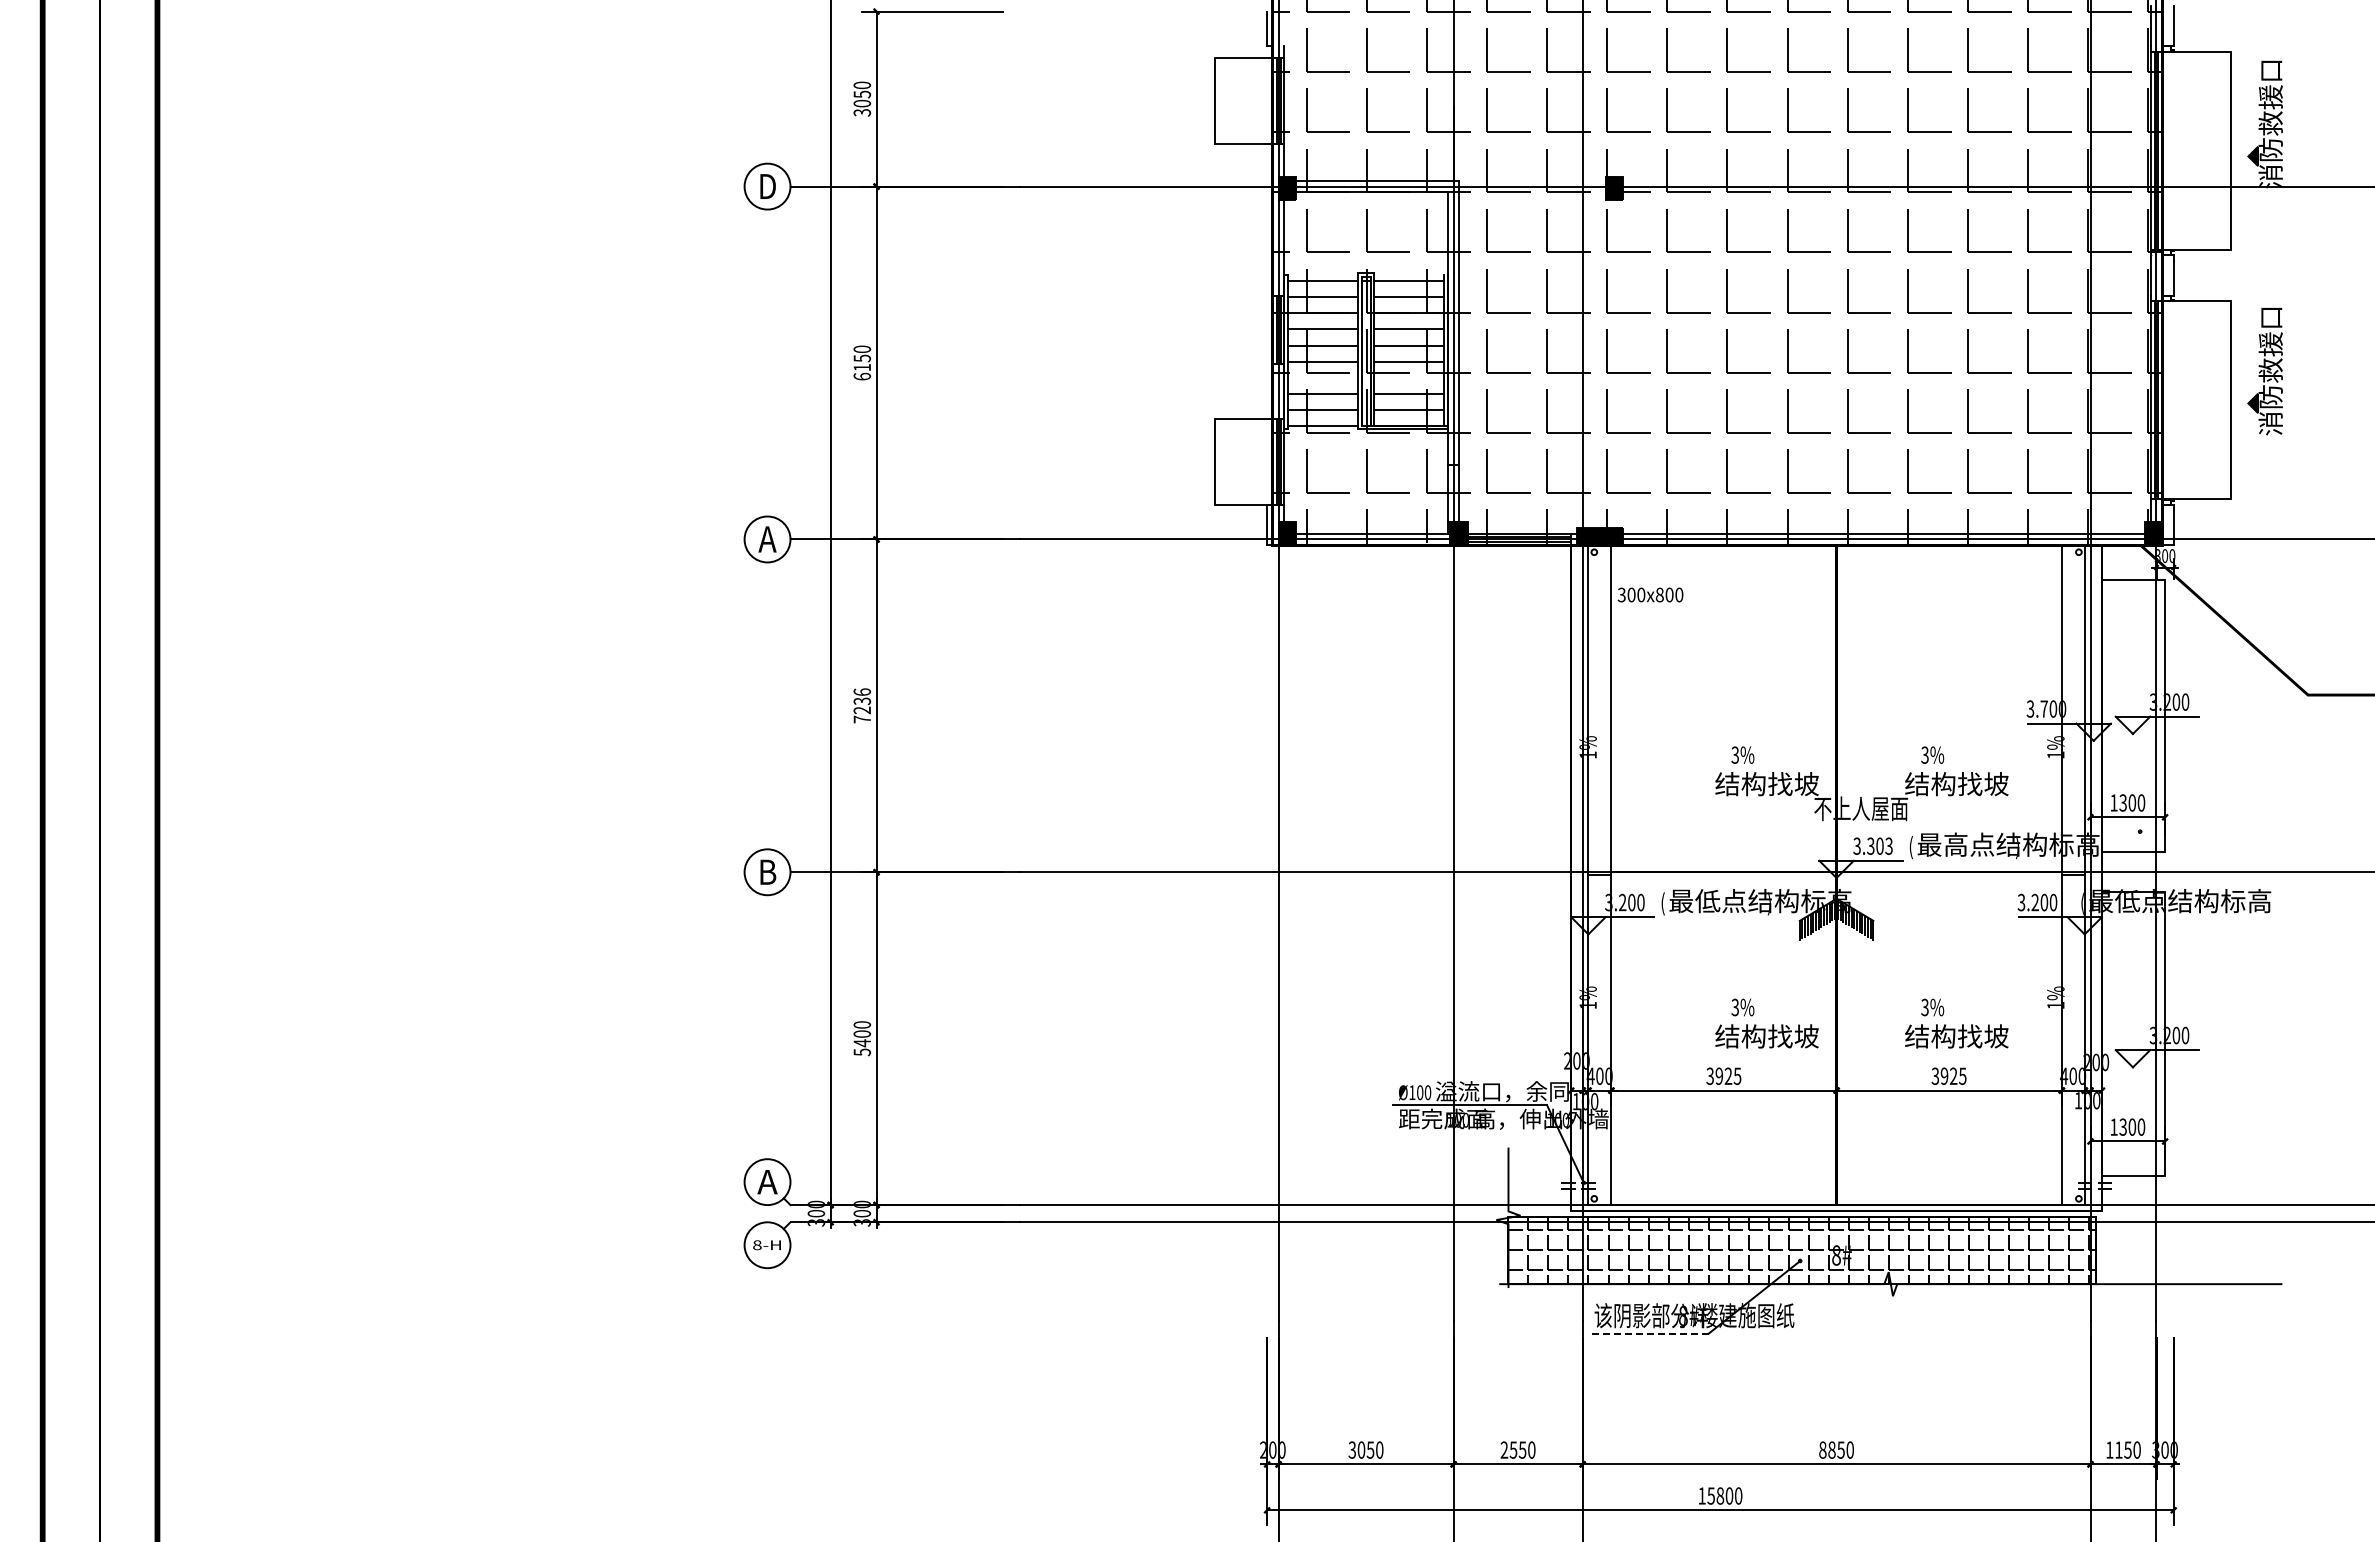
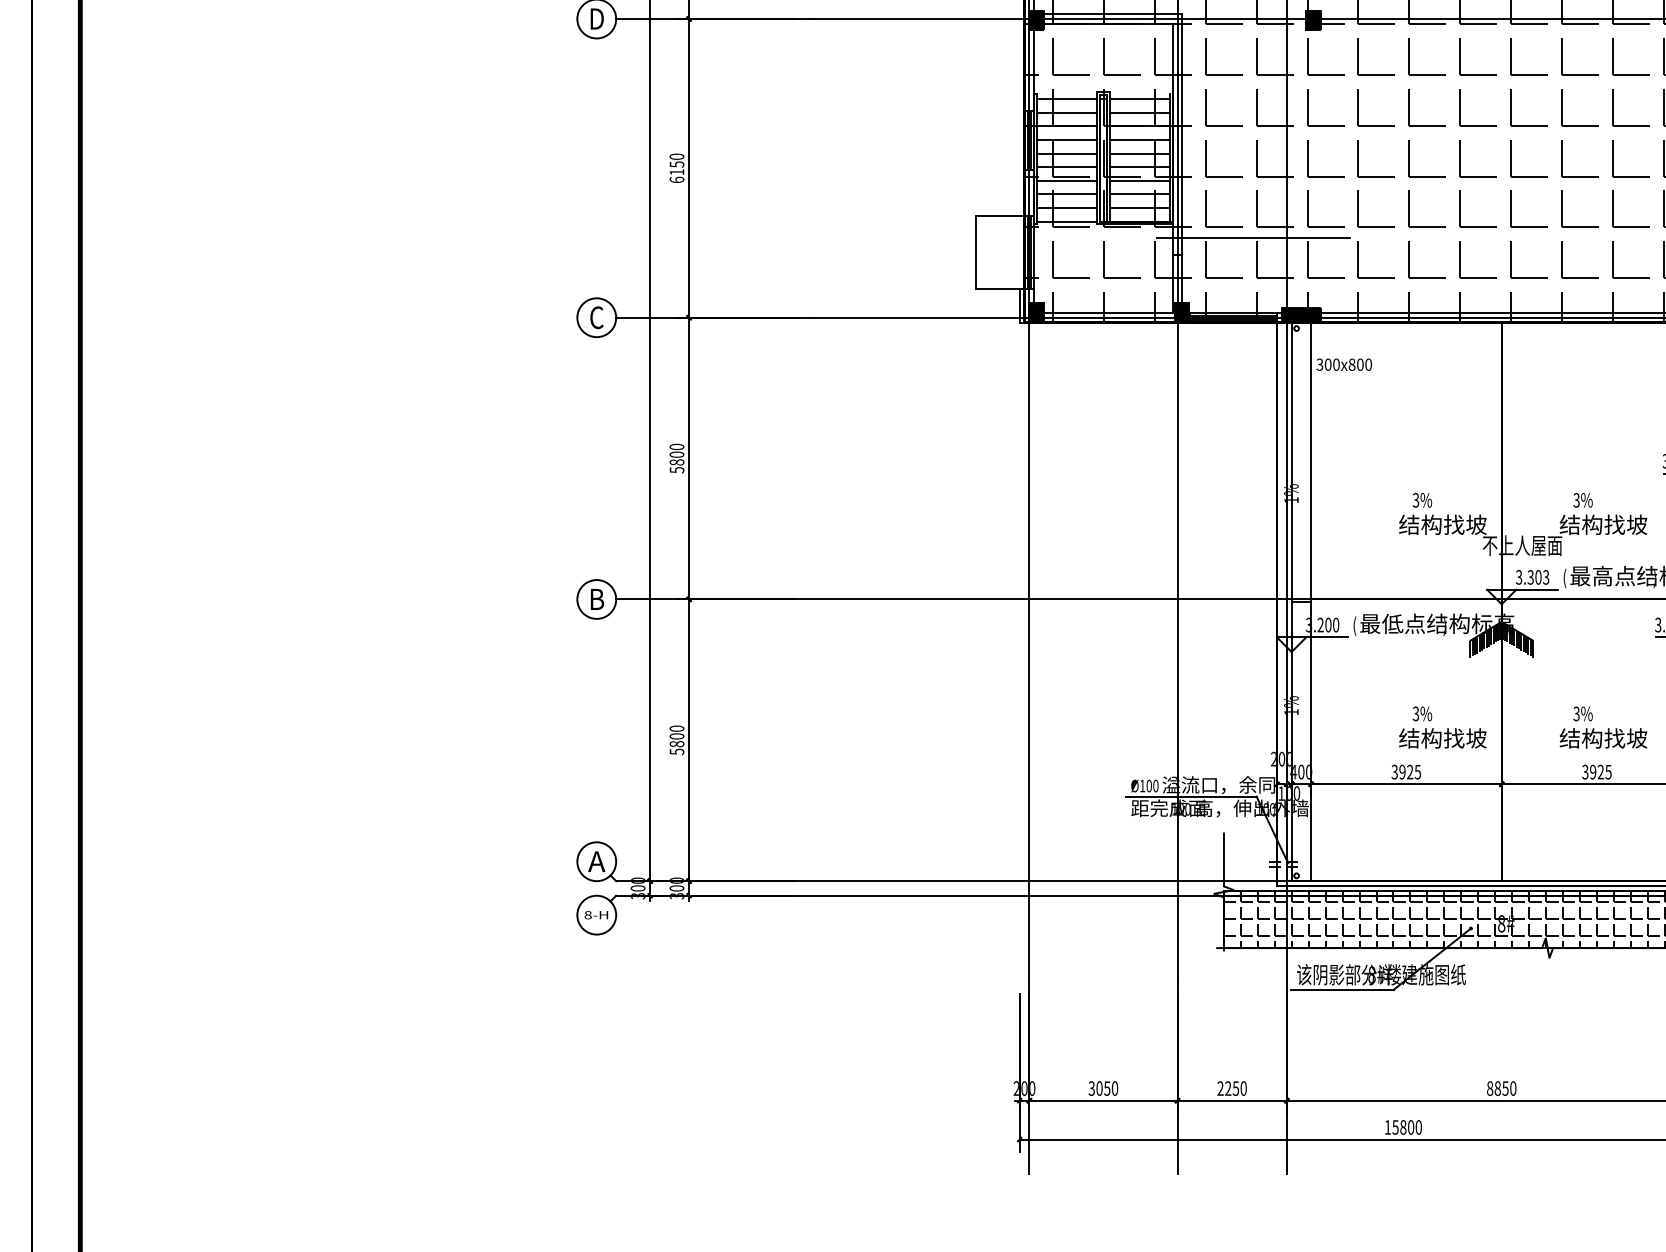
line: (1322, 377) -> (1066, 180), added
line: (1409, 377) -> (1140, 180), added
line: (1542, 444) -> (1252, 237), added
text: (767, 539) -> (596, 317), A -> C
text: (862, 705) -> (677, 458), 7236 -> 5800
text: (862, 1043) -> (677, 744), 5400 -> 5800
line: (1648, 1333) -> (1342, 989), dashed -> solid
text: (1513, 1449) -> (1228, 1088), 2550 -> 2250

